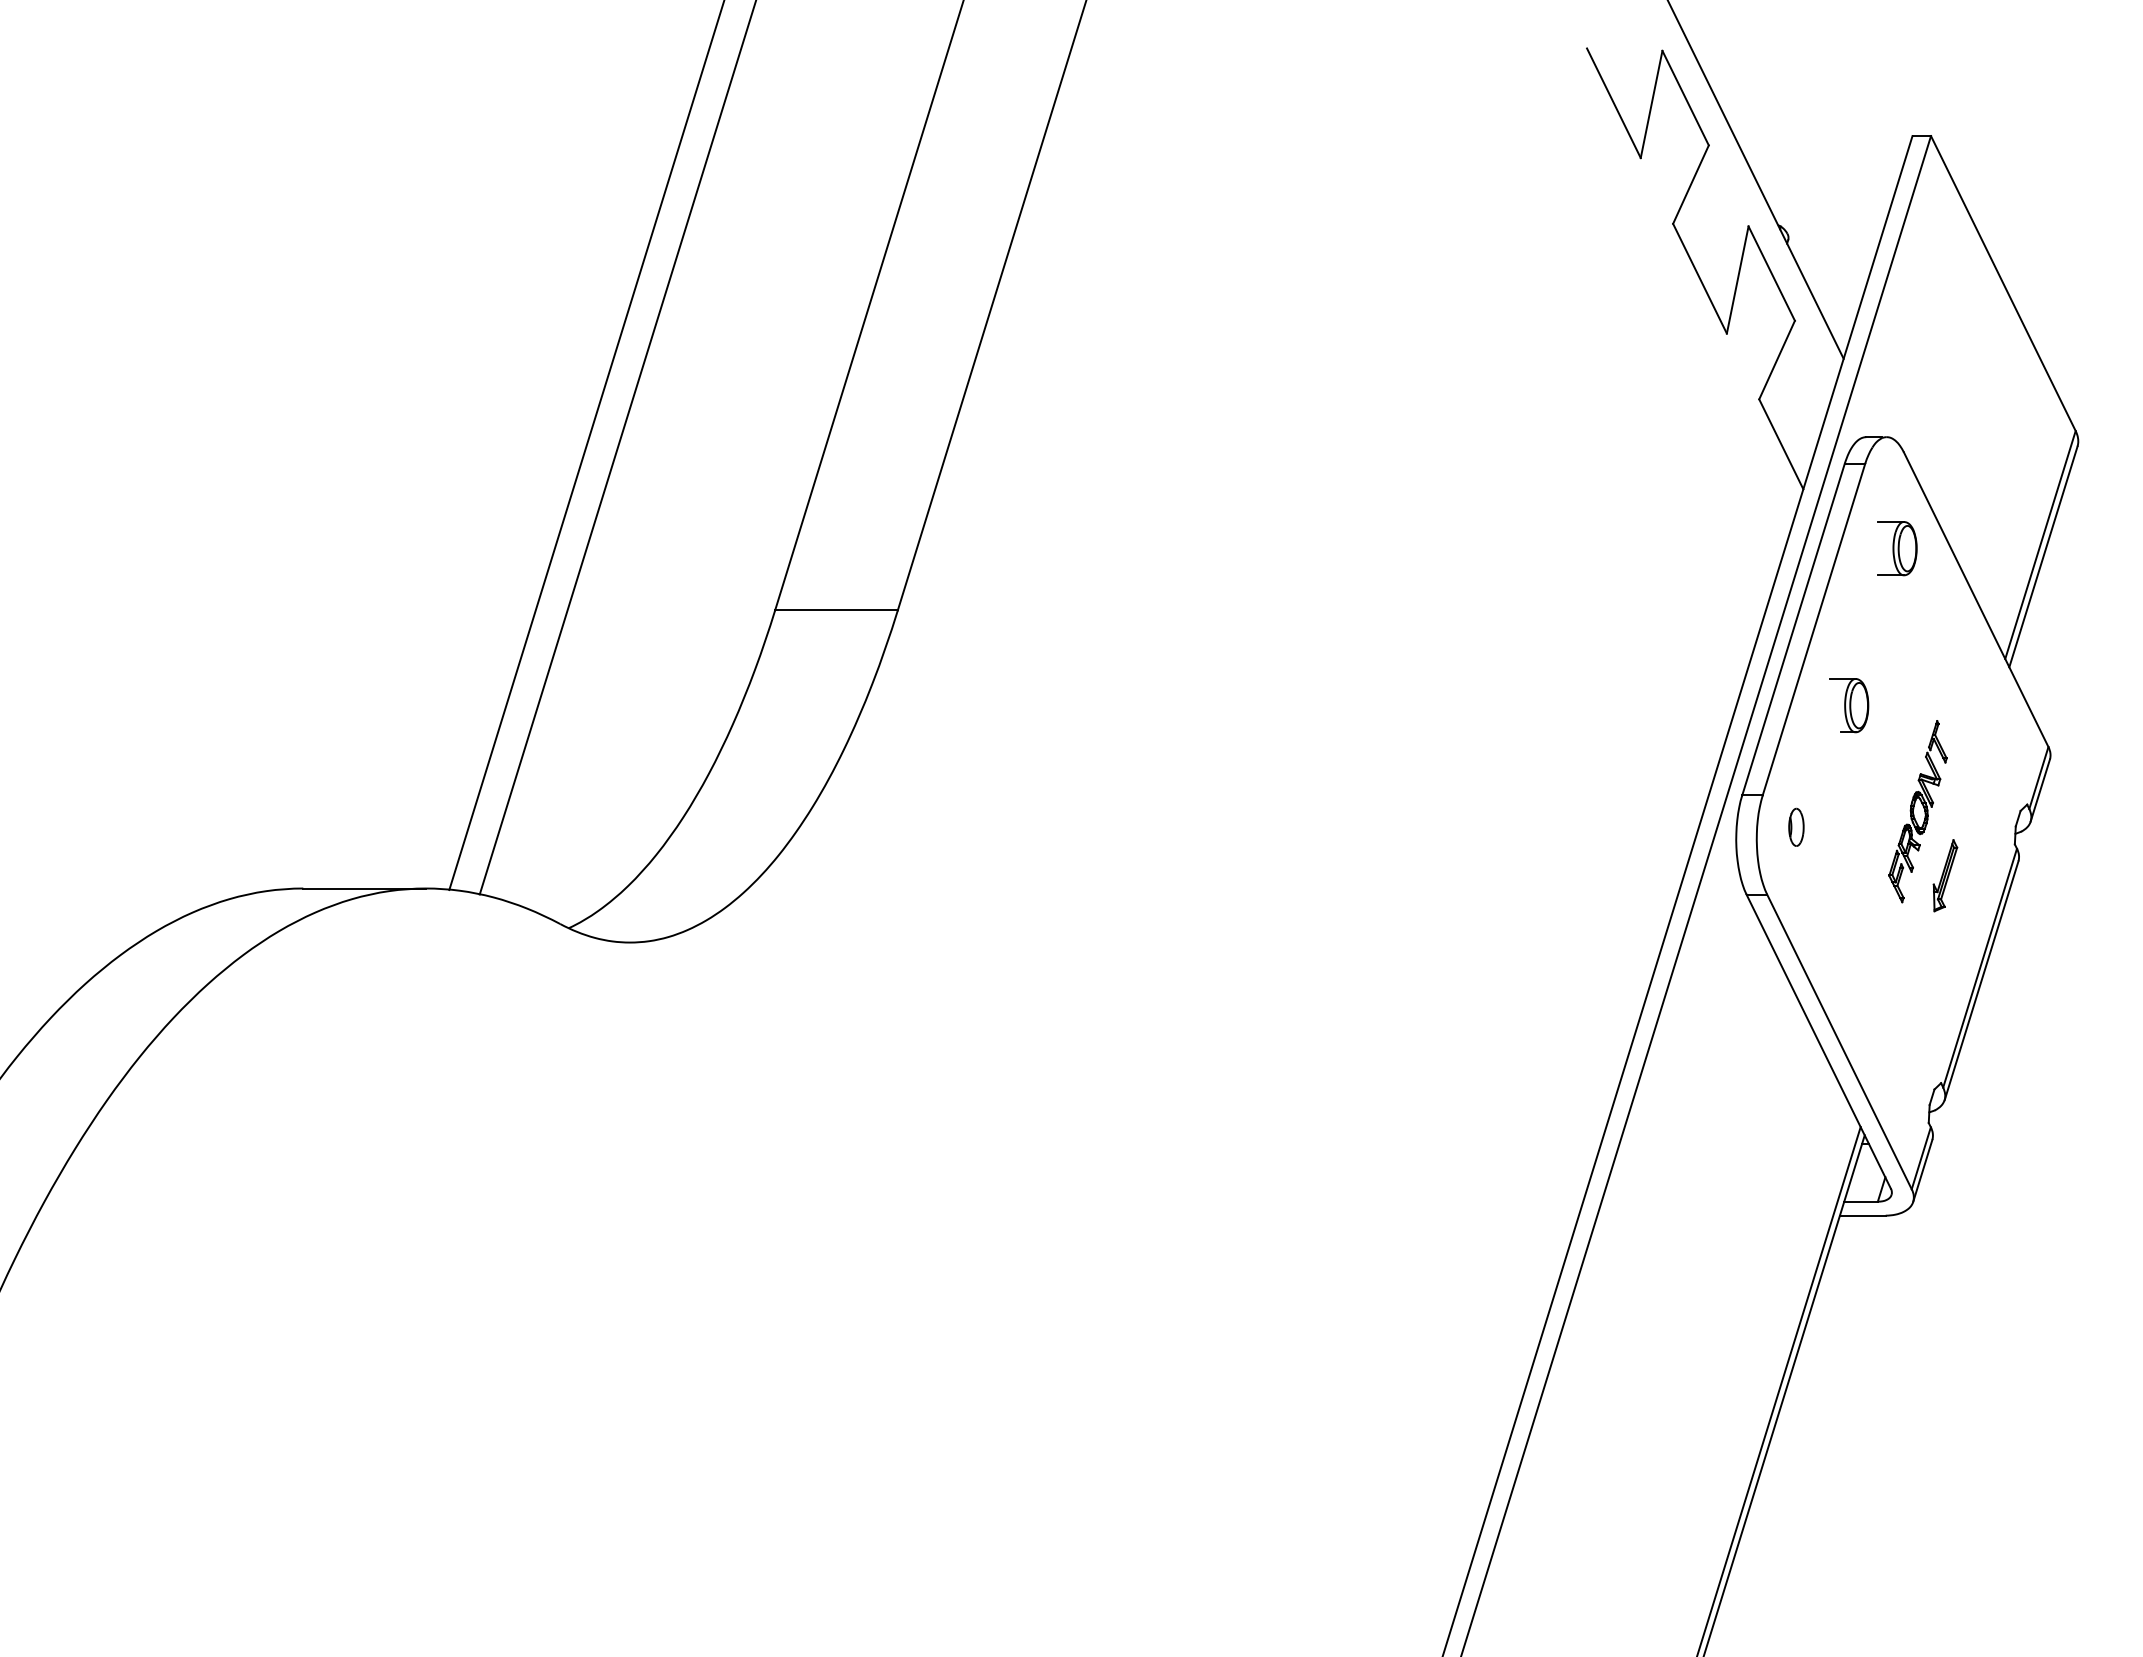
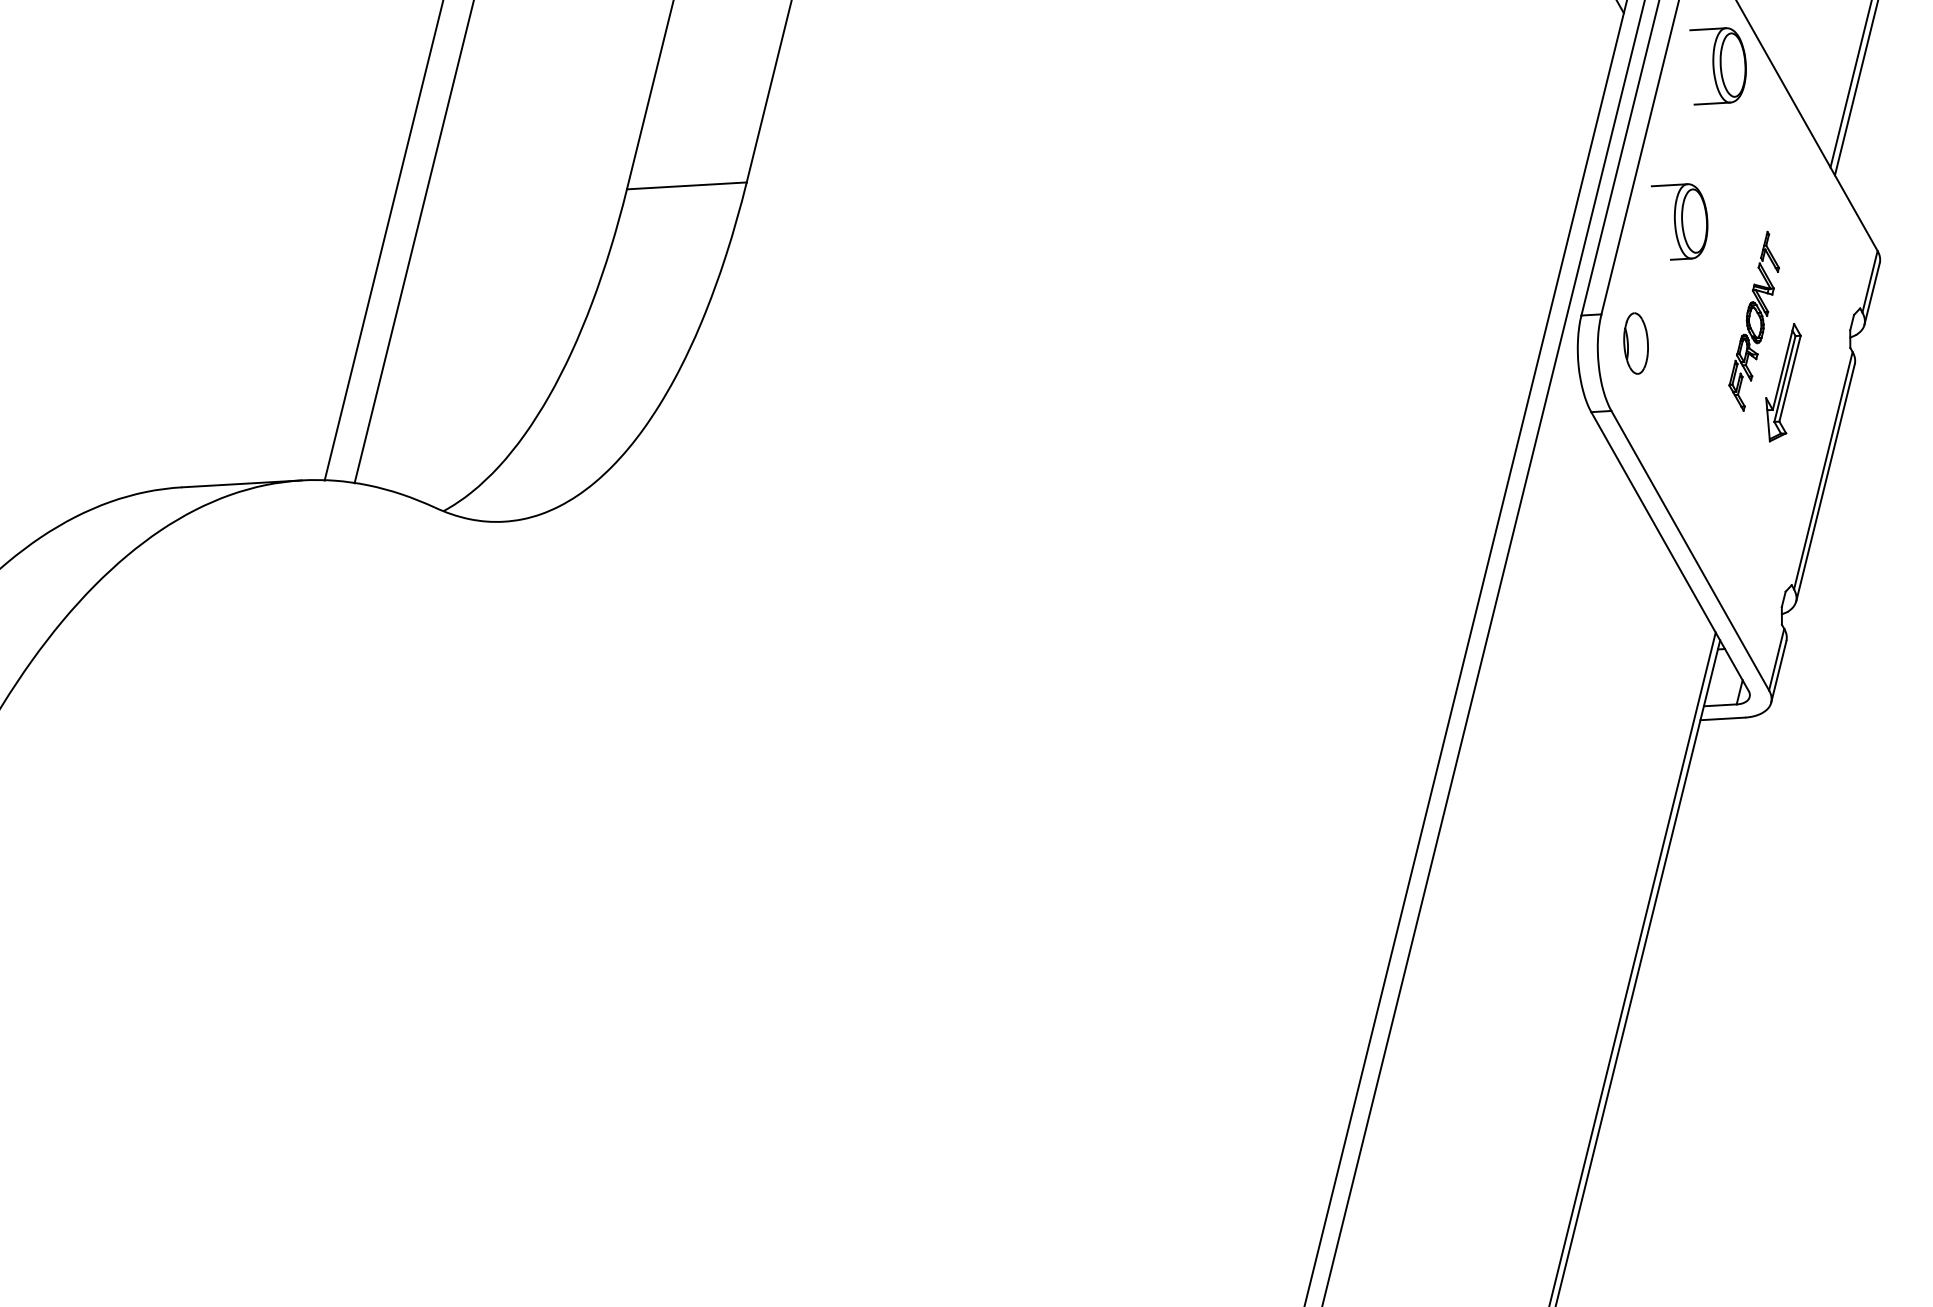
part: (1897, 548) -> (1719, 65), size x1.43
part: (1849, 705) -> (1681, 221), size x1.43
part: (1796, 827) -> (1636, 343), size x1.67
part: (1945, 875) -> (1784, 382), size x1.67

